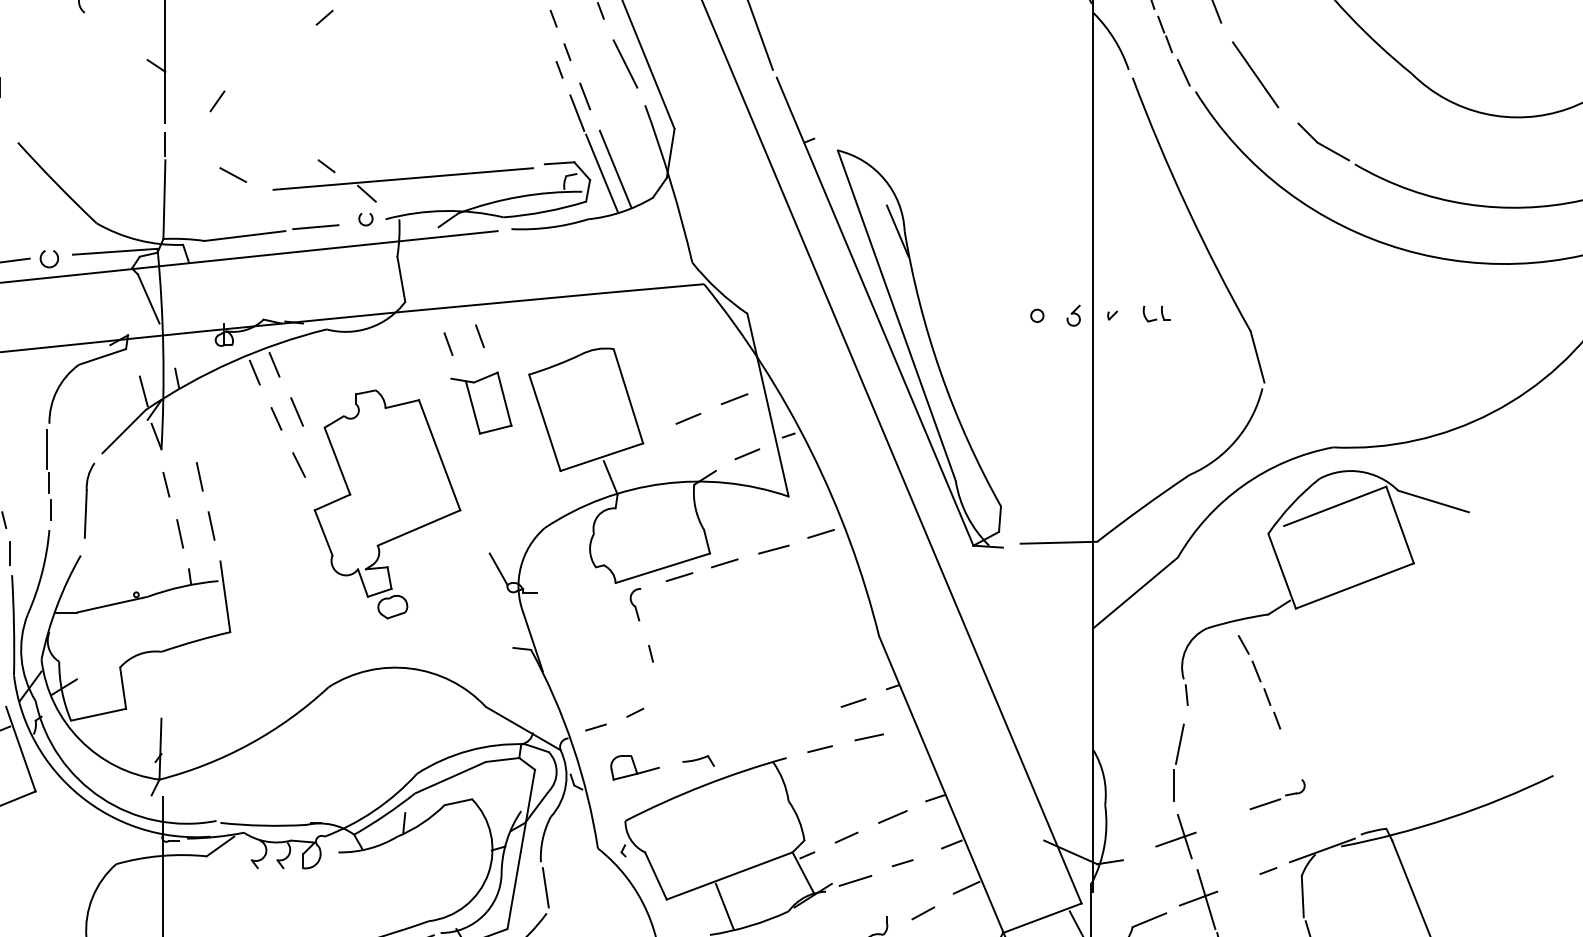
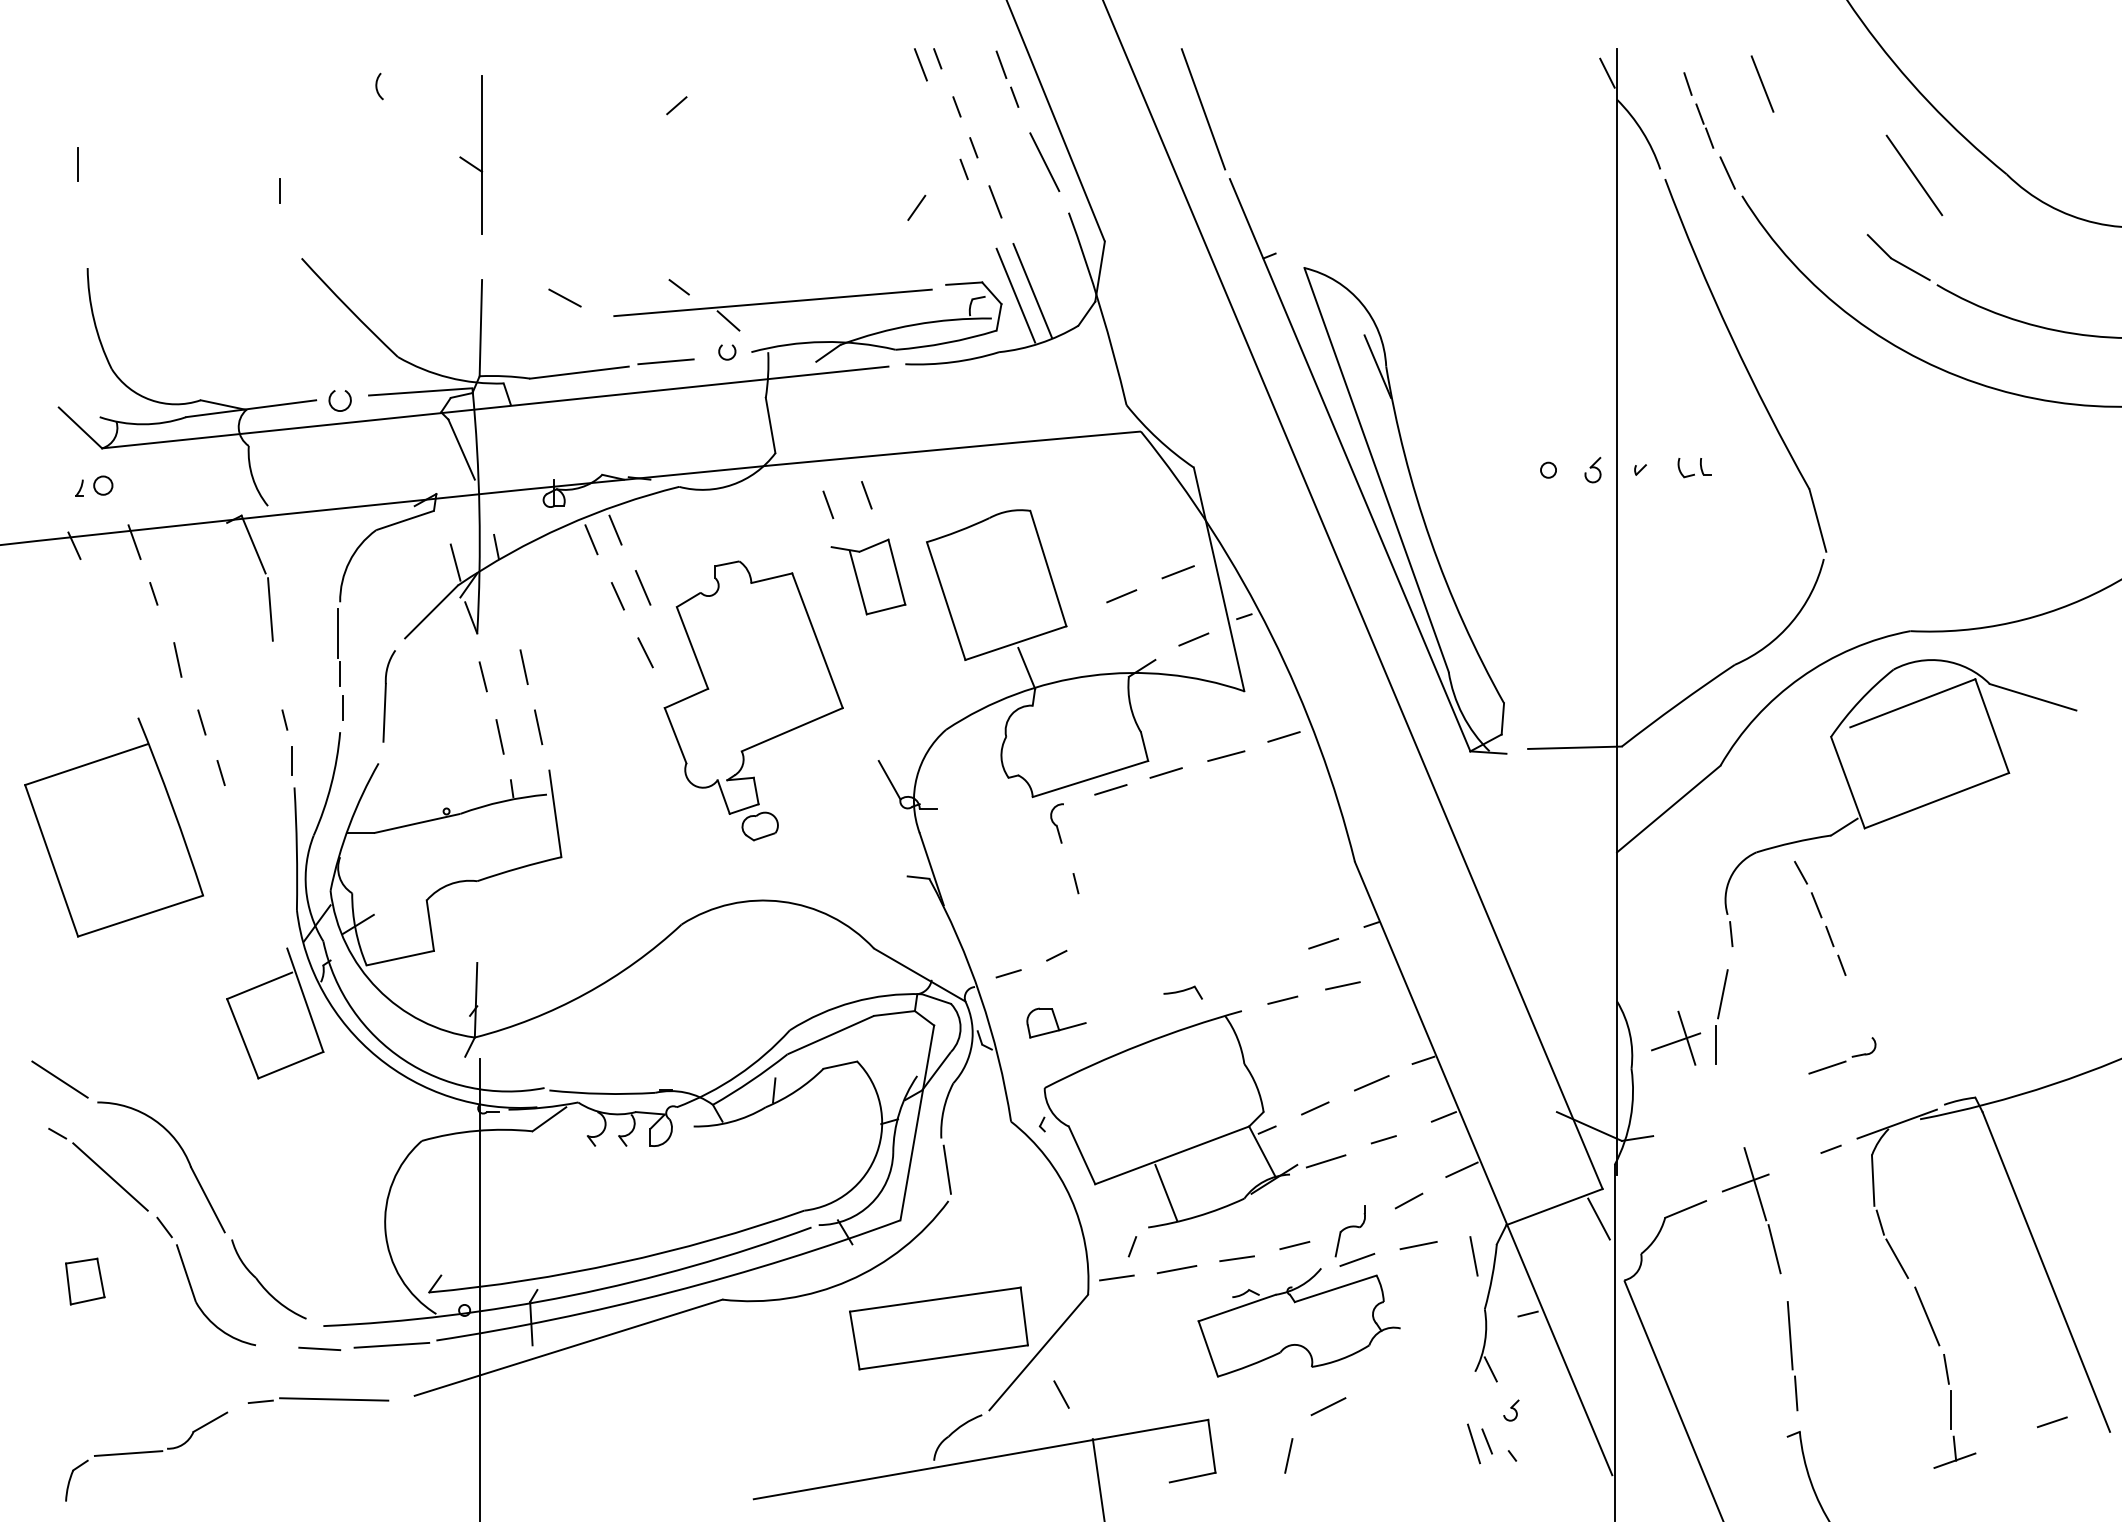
line: (1255, 74) -> (1914, 175), moved
line: (217, 101) -> (916, 207), moved
line: (577, 112) -> (985, 221), removed
line: (165, 144) -> (482, 260), removed
part: (698, 760) -> (1182, 992), moved
part: (1176, 836) -> (1676, 1037), moved

